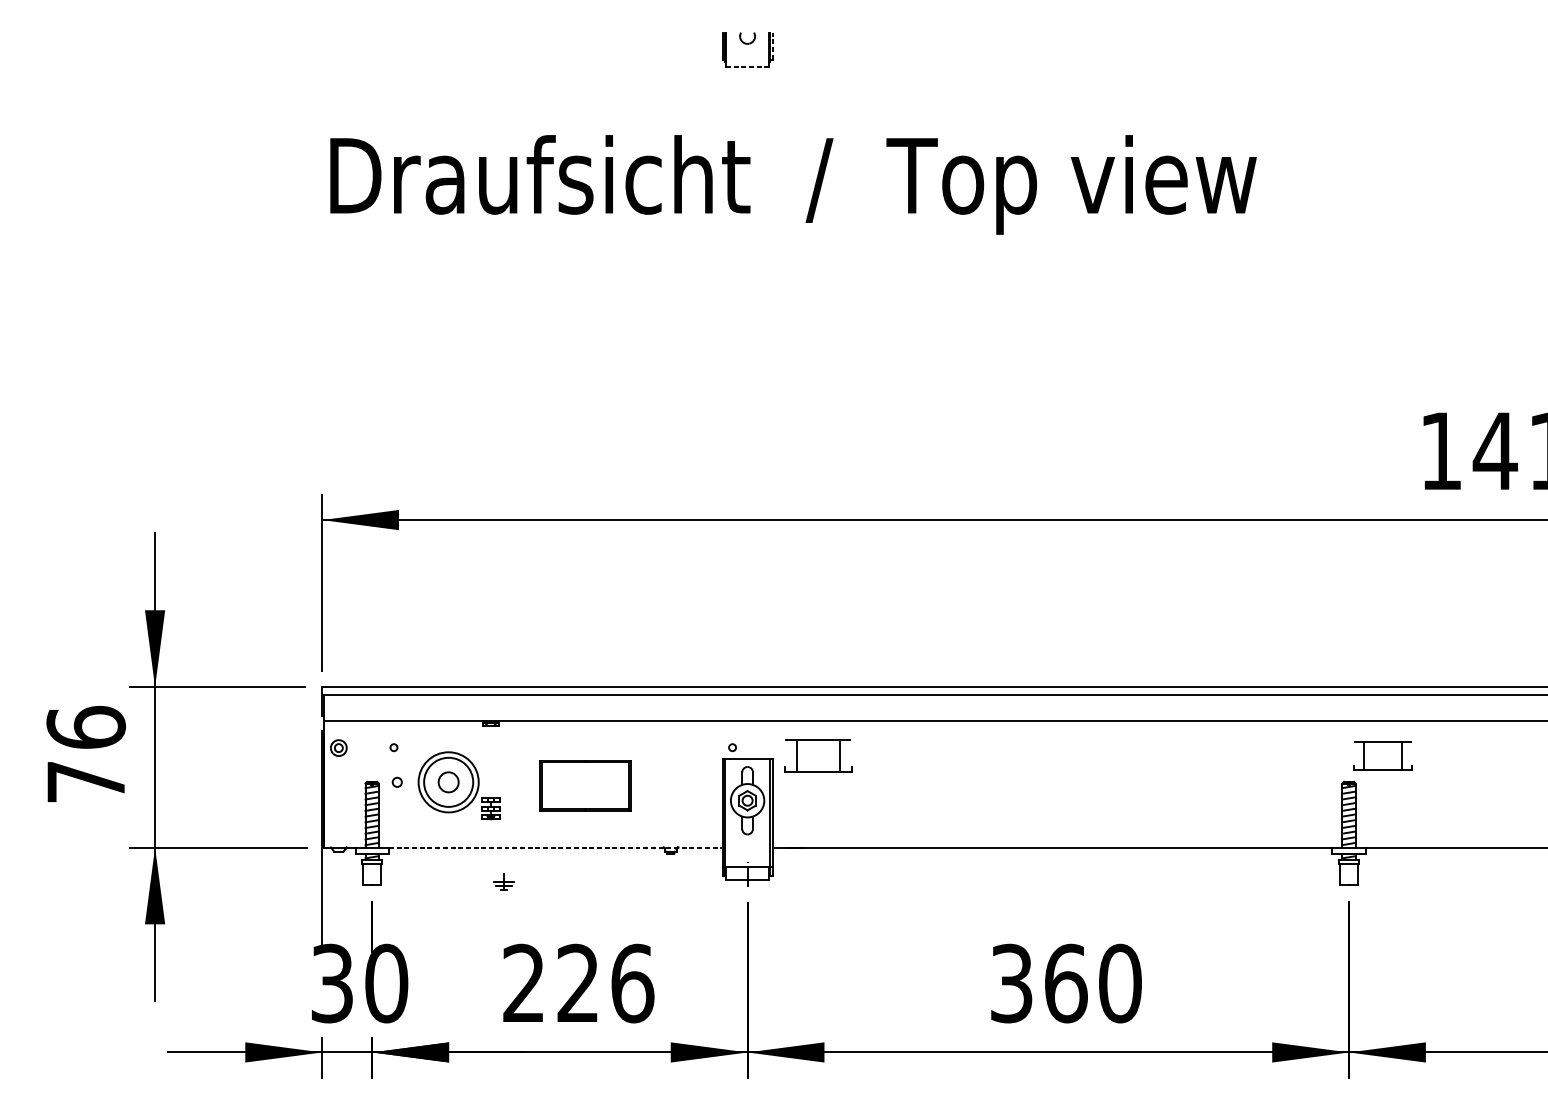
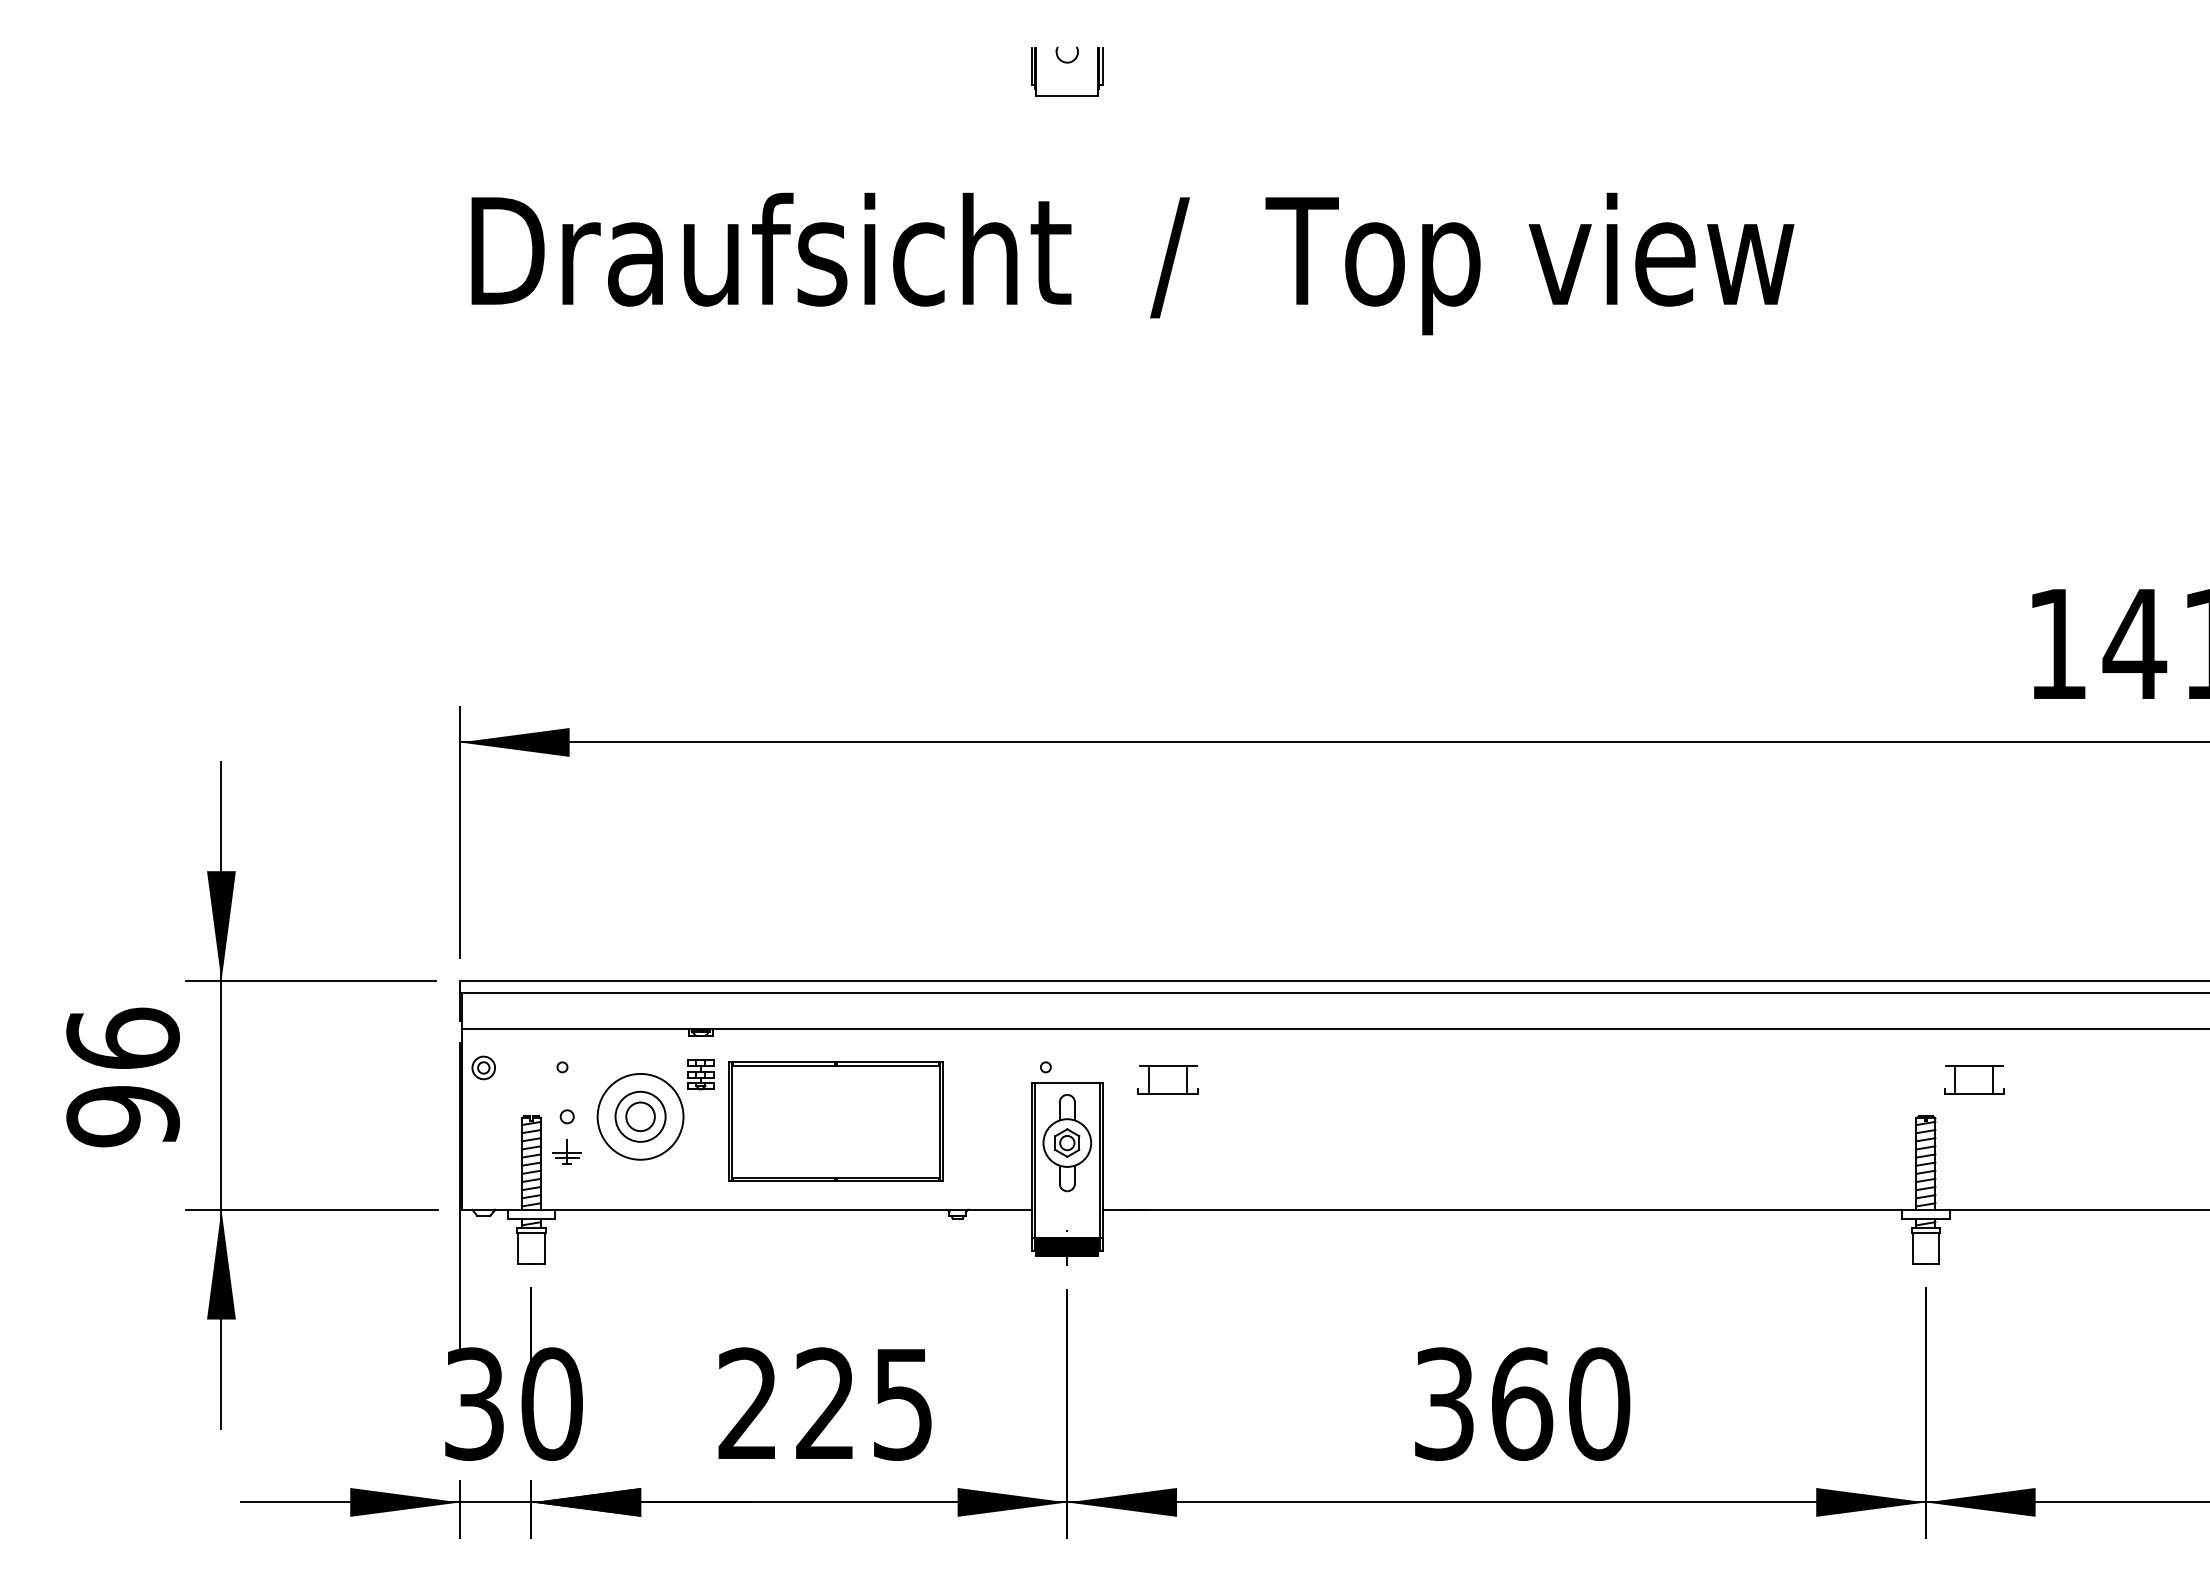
line: (772, 46) -> (1103, 66), dashed -> solid
line: (747, 67) -> (1067, 96), dashed -> solid
part: (817, 756) -> (1167, 1079), size x0.62
part: (1383, 756) -> (1974, 1079), size x0.71
text: (86, 782) -> (123, 1116), 76 -> 96
circle: (448, 782) -> (640, 1116), size x0.71
part: (585, 785) -> (835, 1121), size x1.67
part: (490, 808) -> (700, 1074), moved
line: (555, 847) -> (793, 1209), dashed -> solid
hatch: (747, 873) -> (1067, 1247), added
part: (503, 881) -> (566, 1151), moved
text: (632, 983) -> (903, 1403), 226 -> 225

